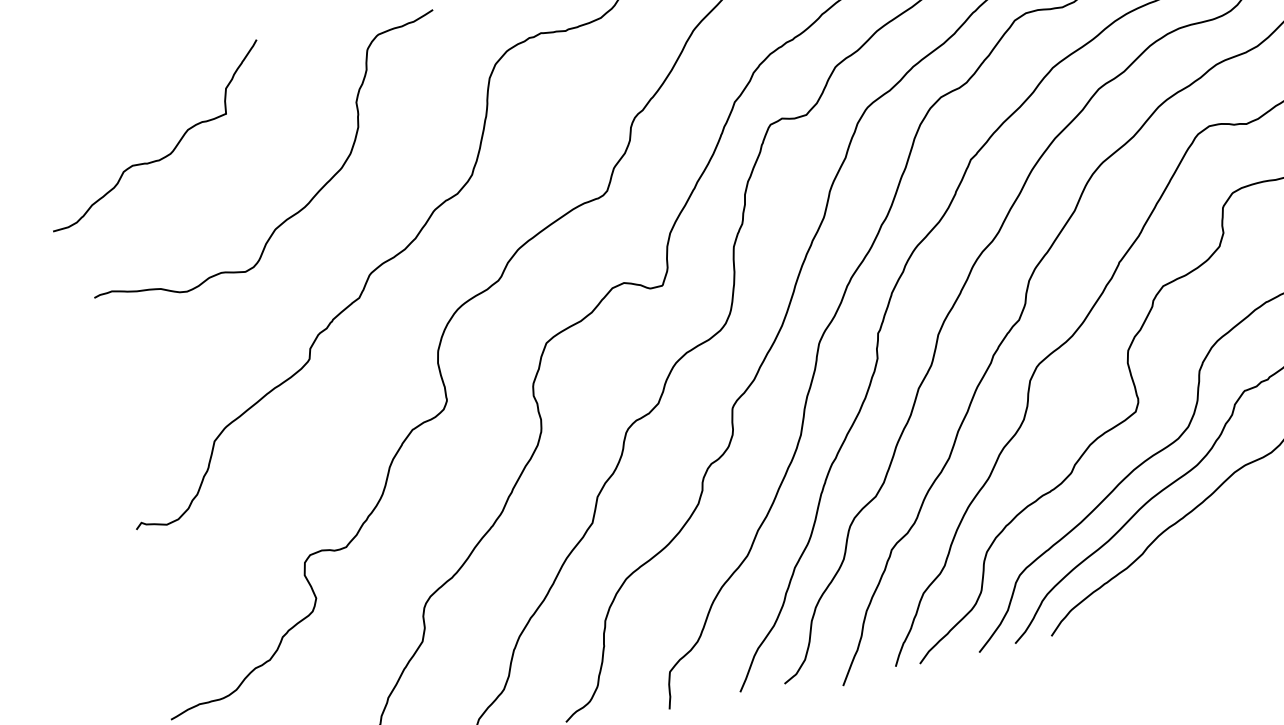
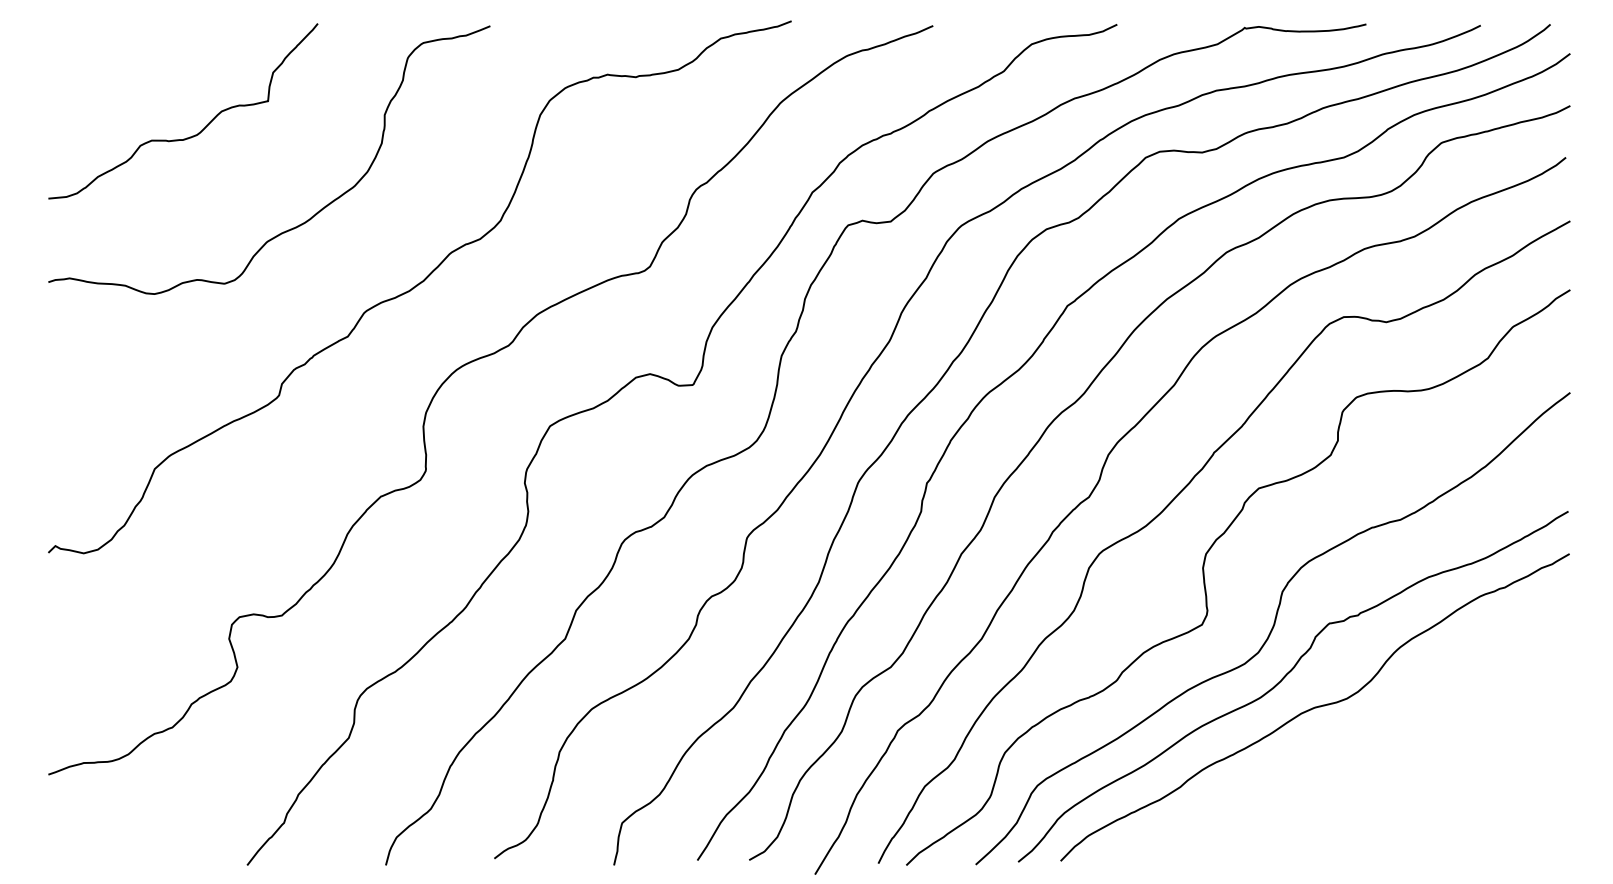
curve: (166, 155) -> (192, 135), moved

